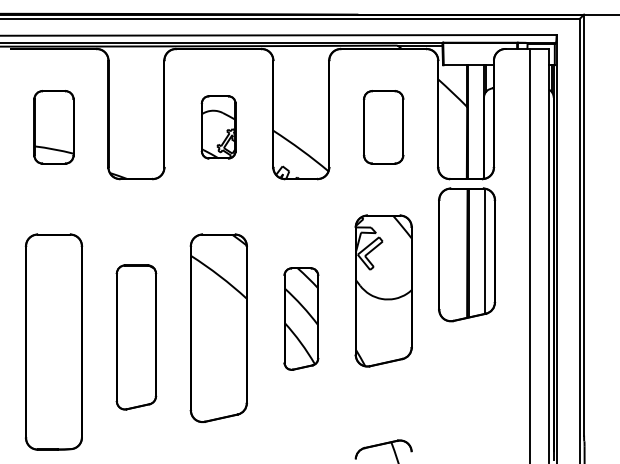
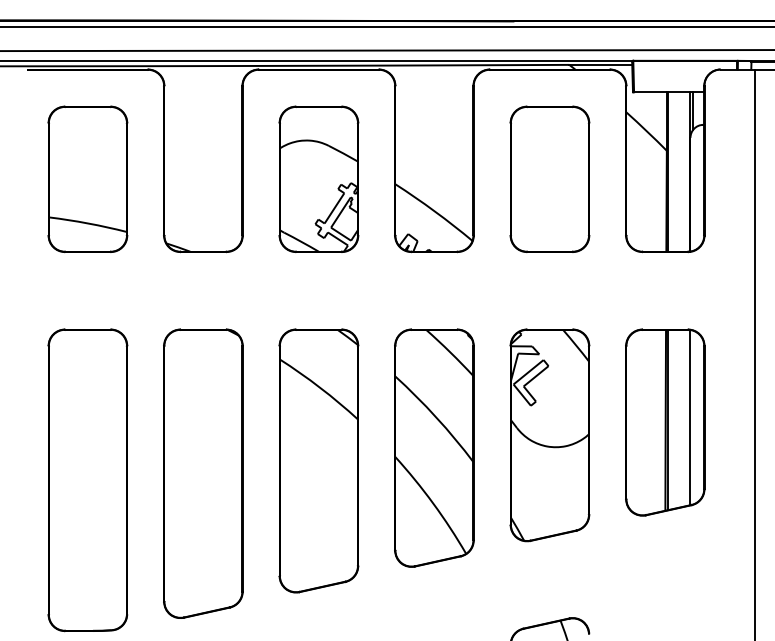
part: (53, 127) -> (87, 179), size x1.43
part: (218, 127) -> (318, 179), size x1.67
part: (383, 127) -> (549, 179), size x1.43
part: (467, 254) -> (665, 422), moved
part: (383, 290) -> (549, 434), moved
part: (301, 318) -> (434, 447), size x1.67
part: (136, 337) -> (203, 473), size x1.43

